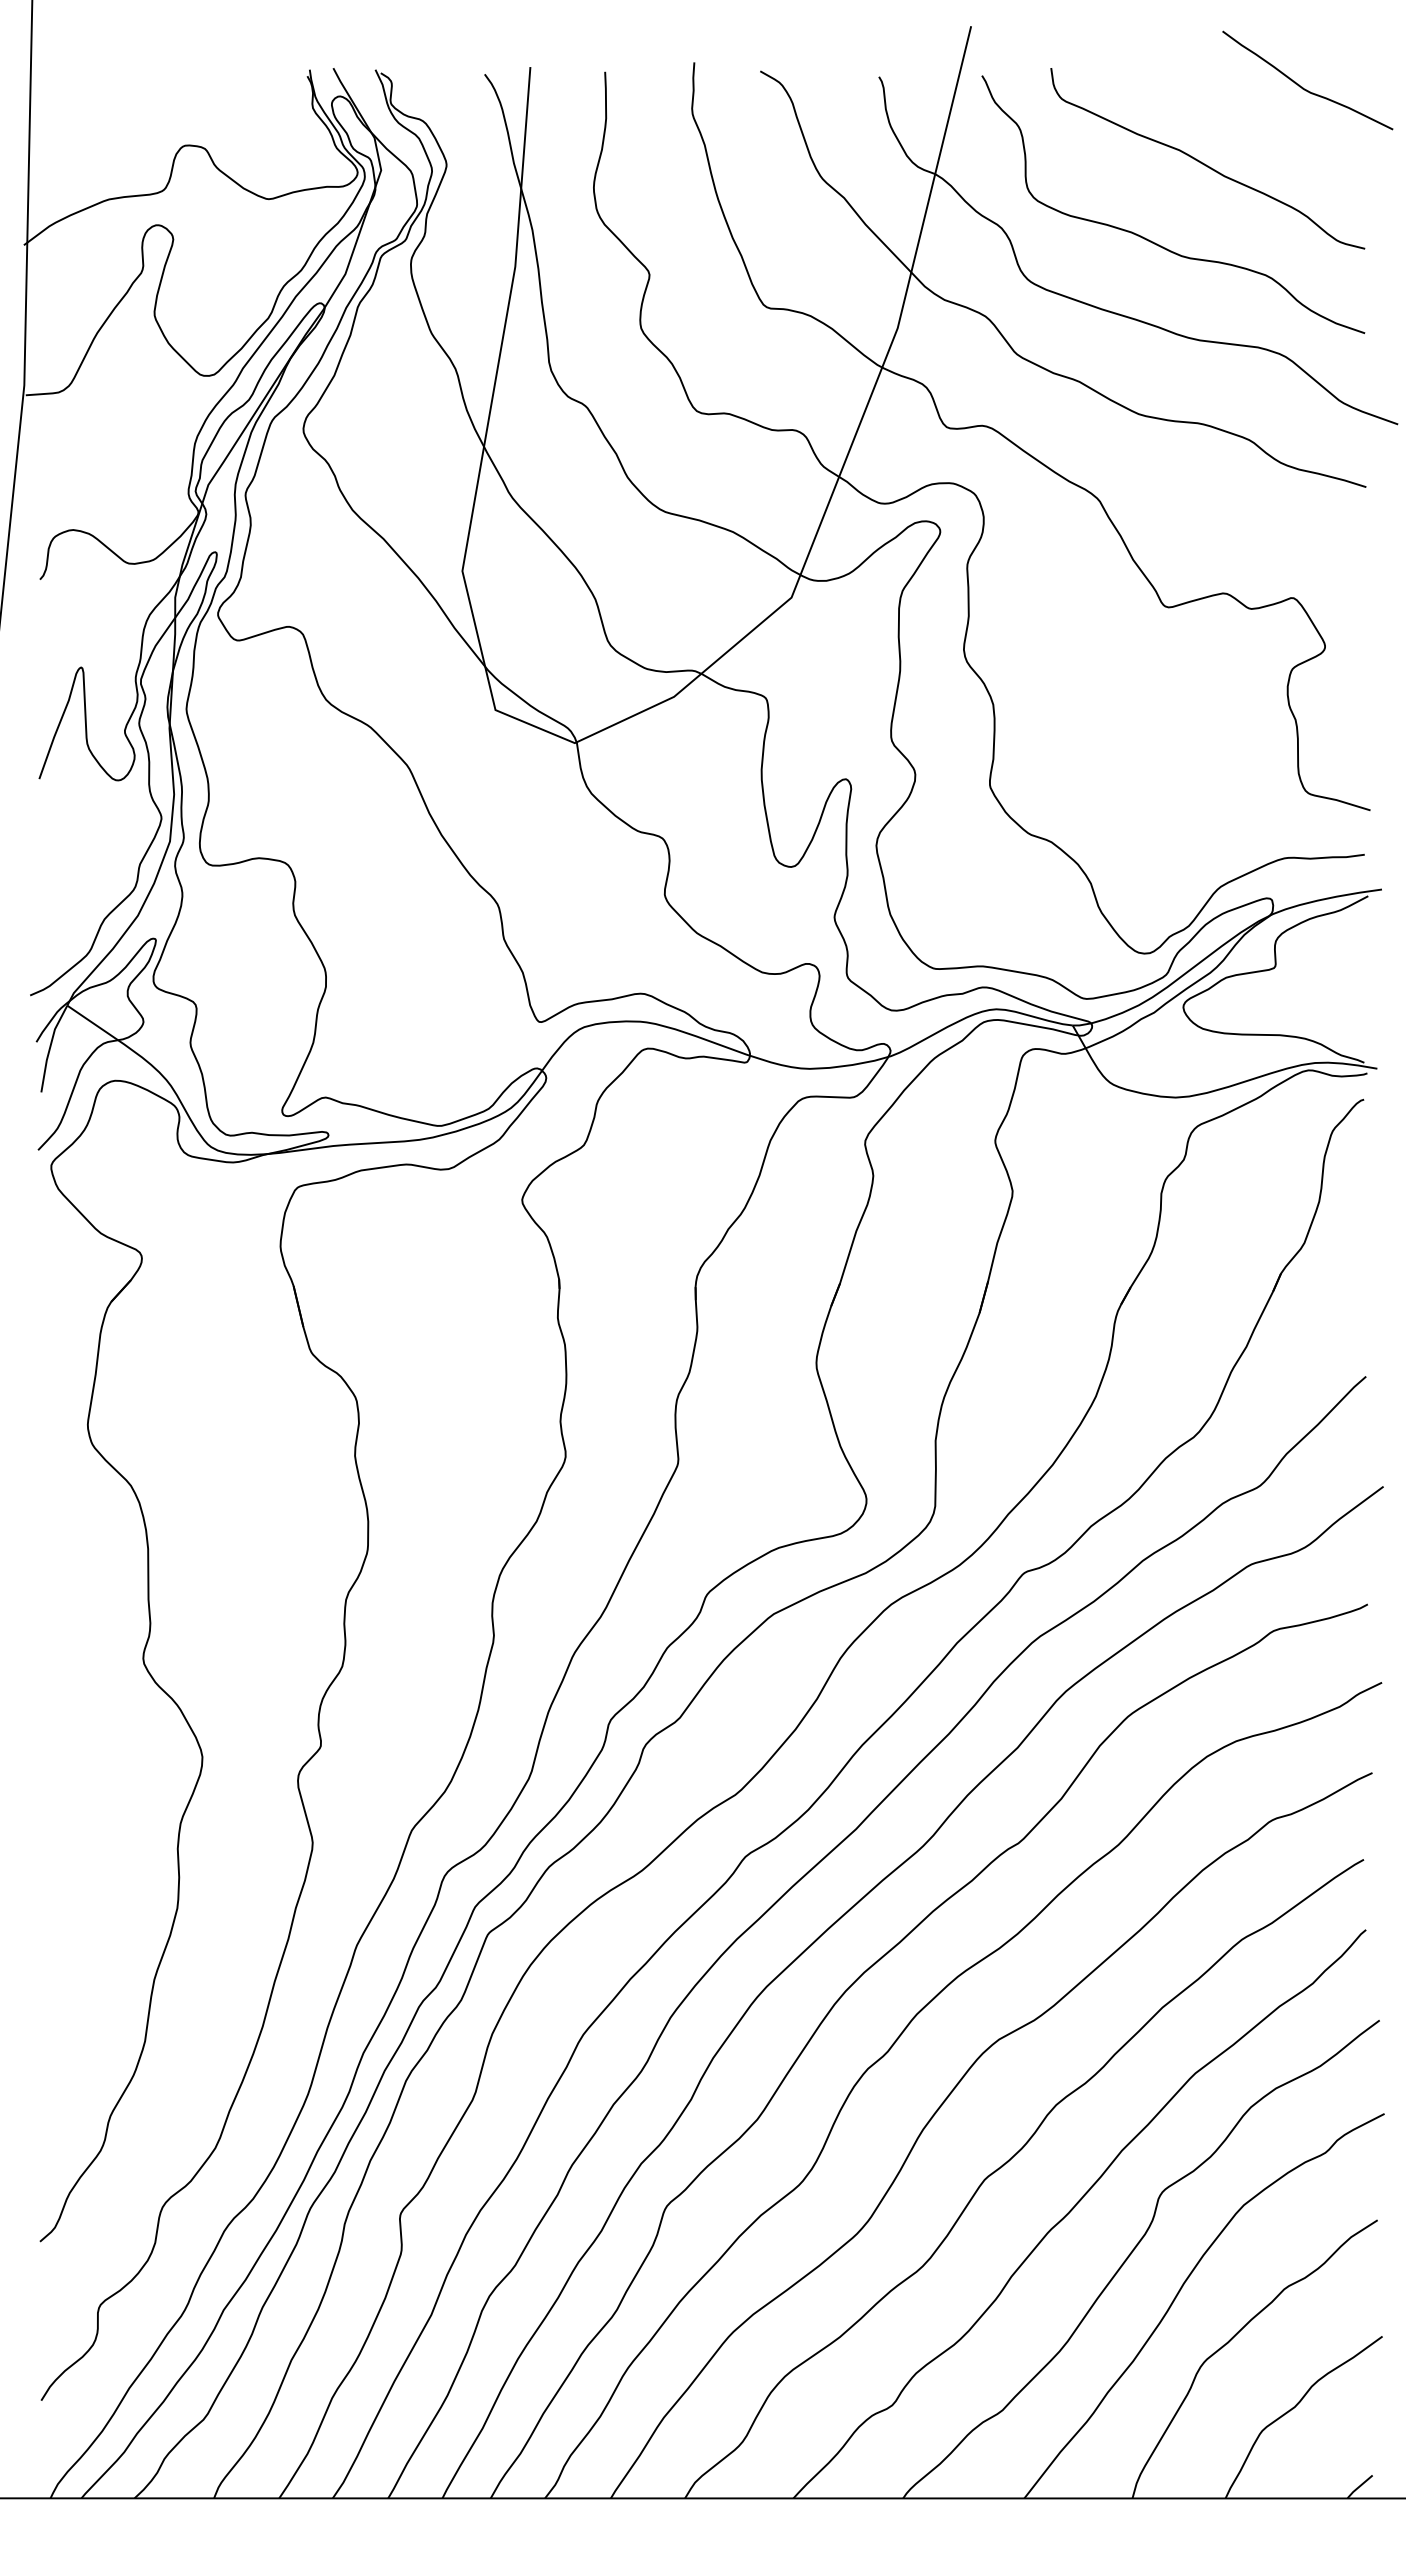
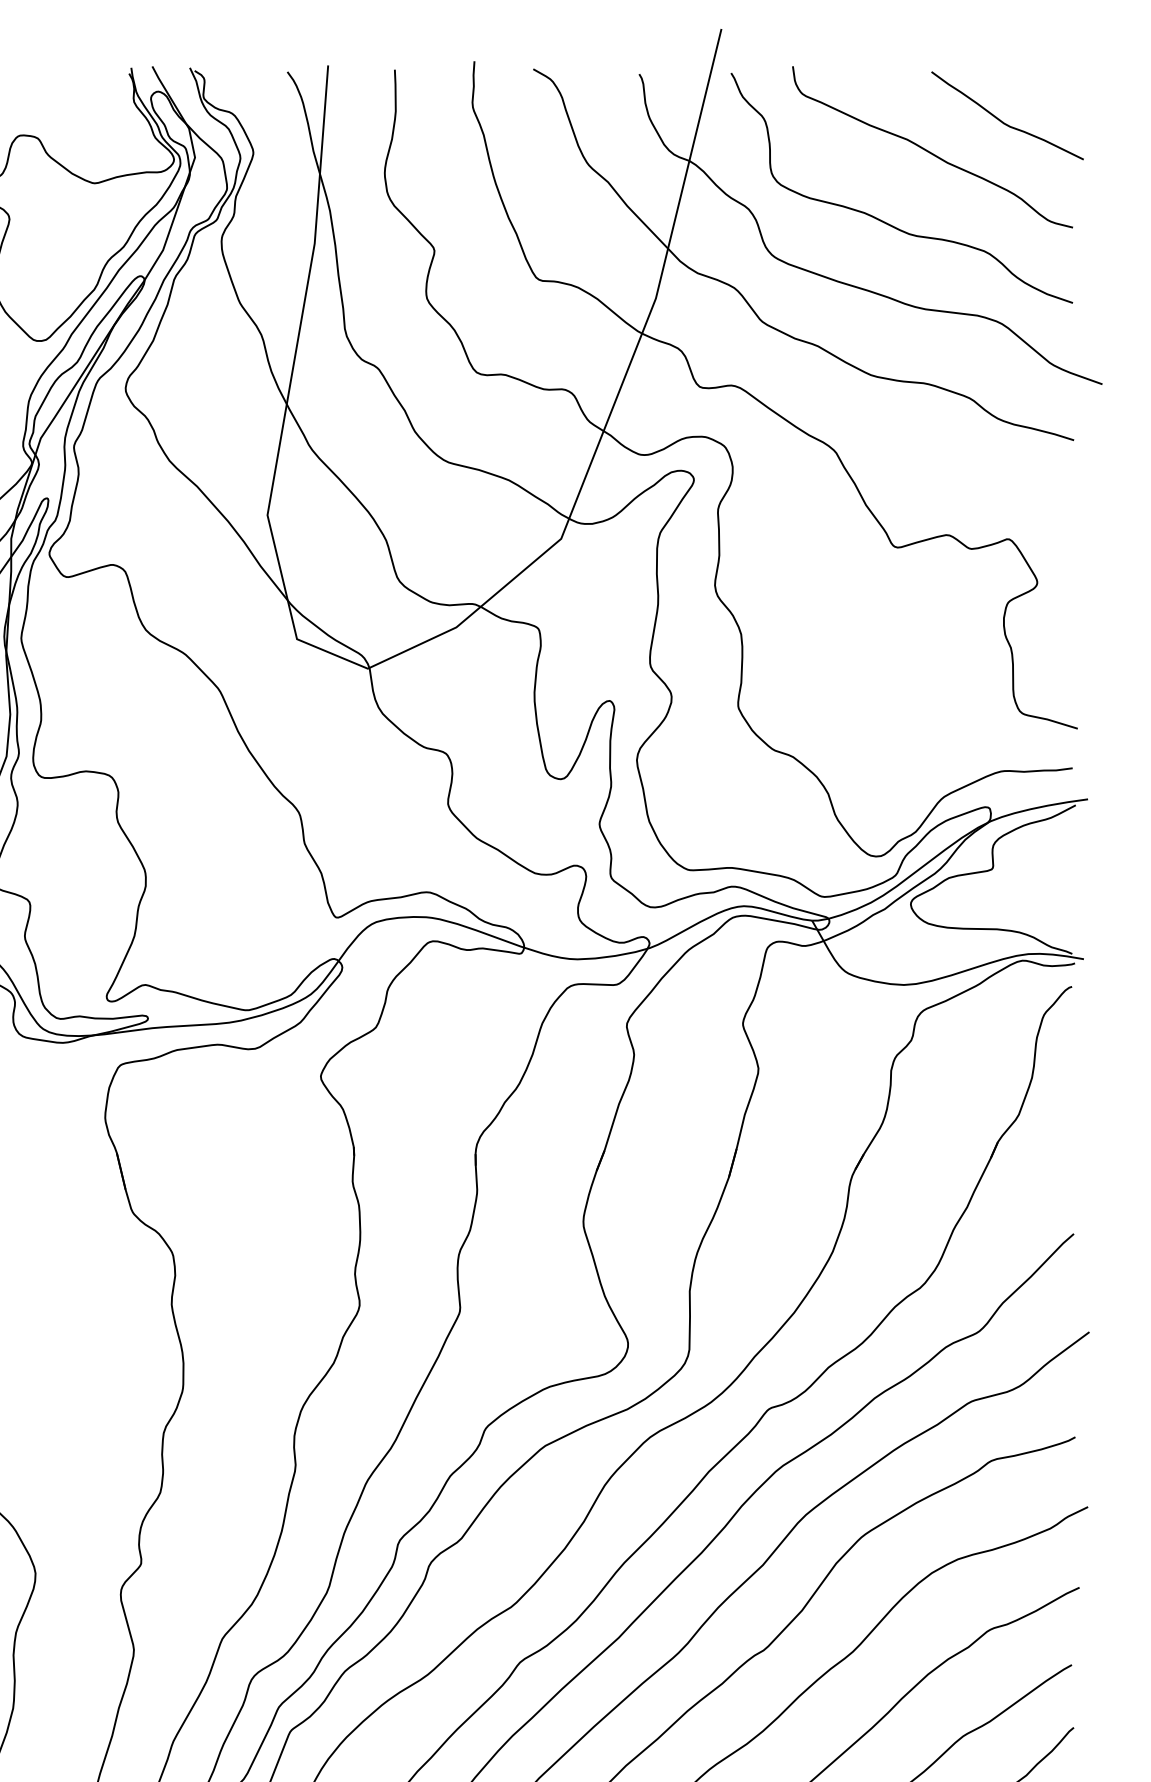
curve: (1302, 86) -> (1002, 121), moved

